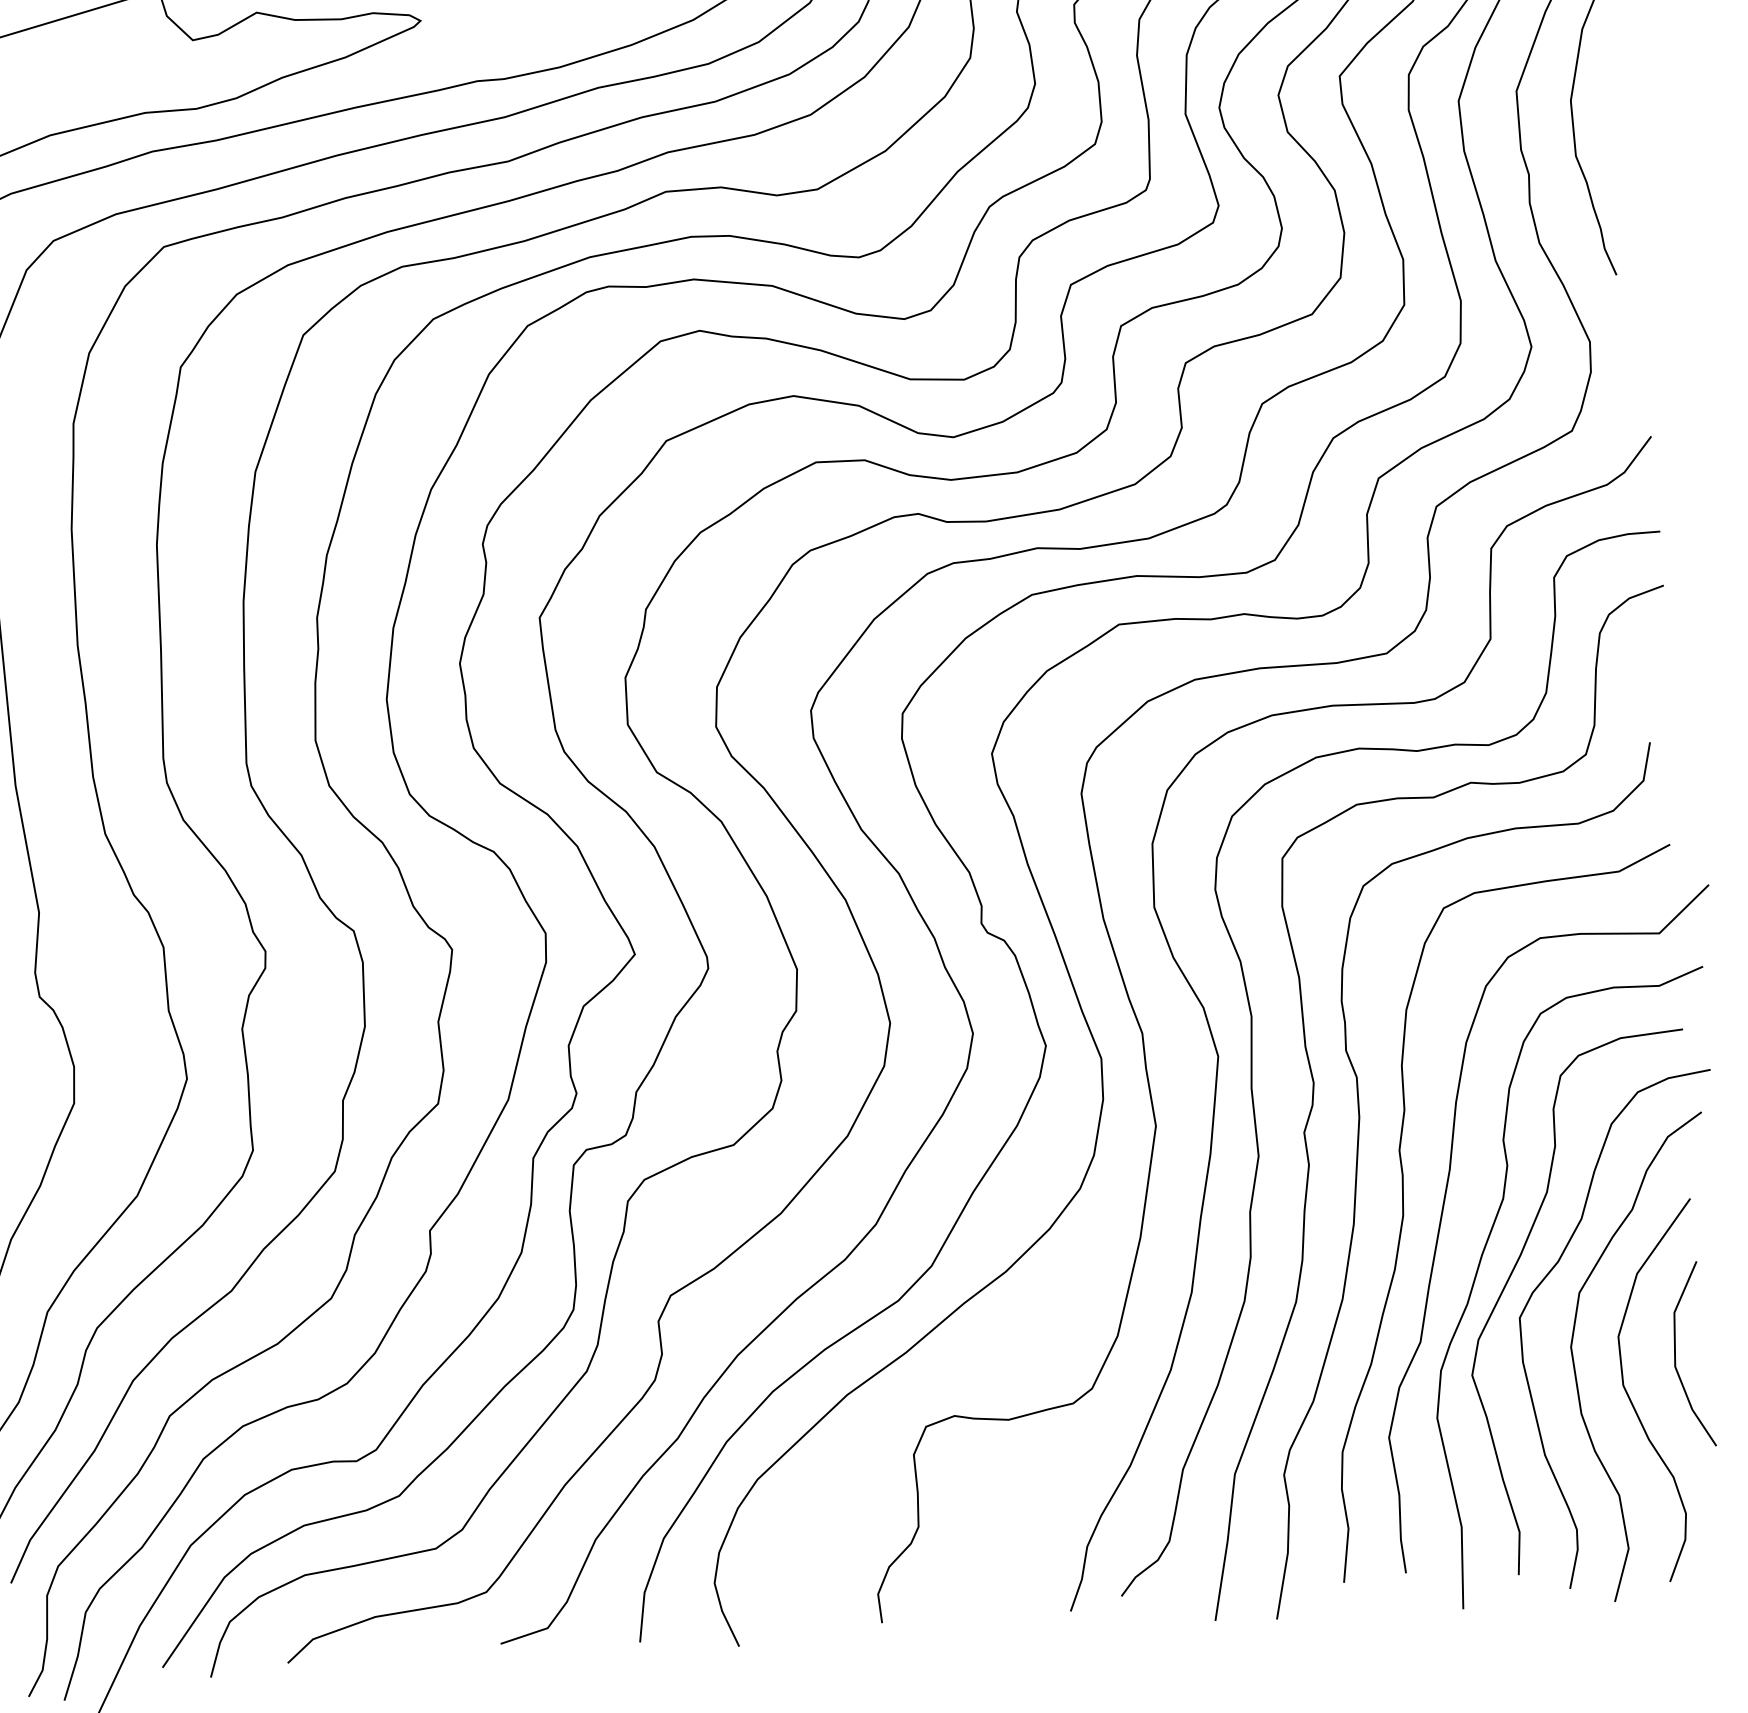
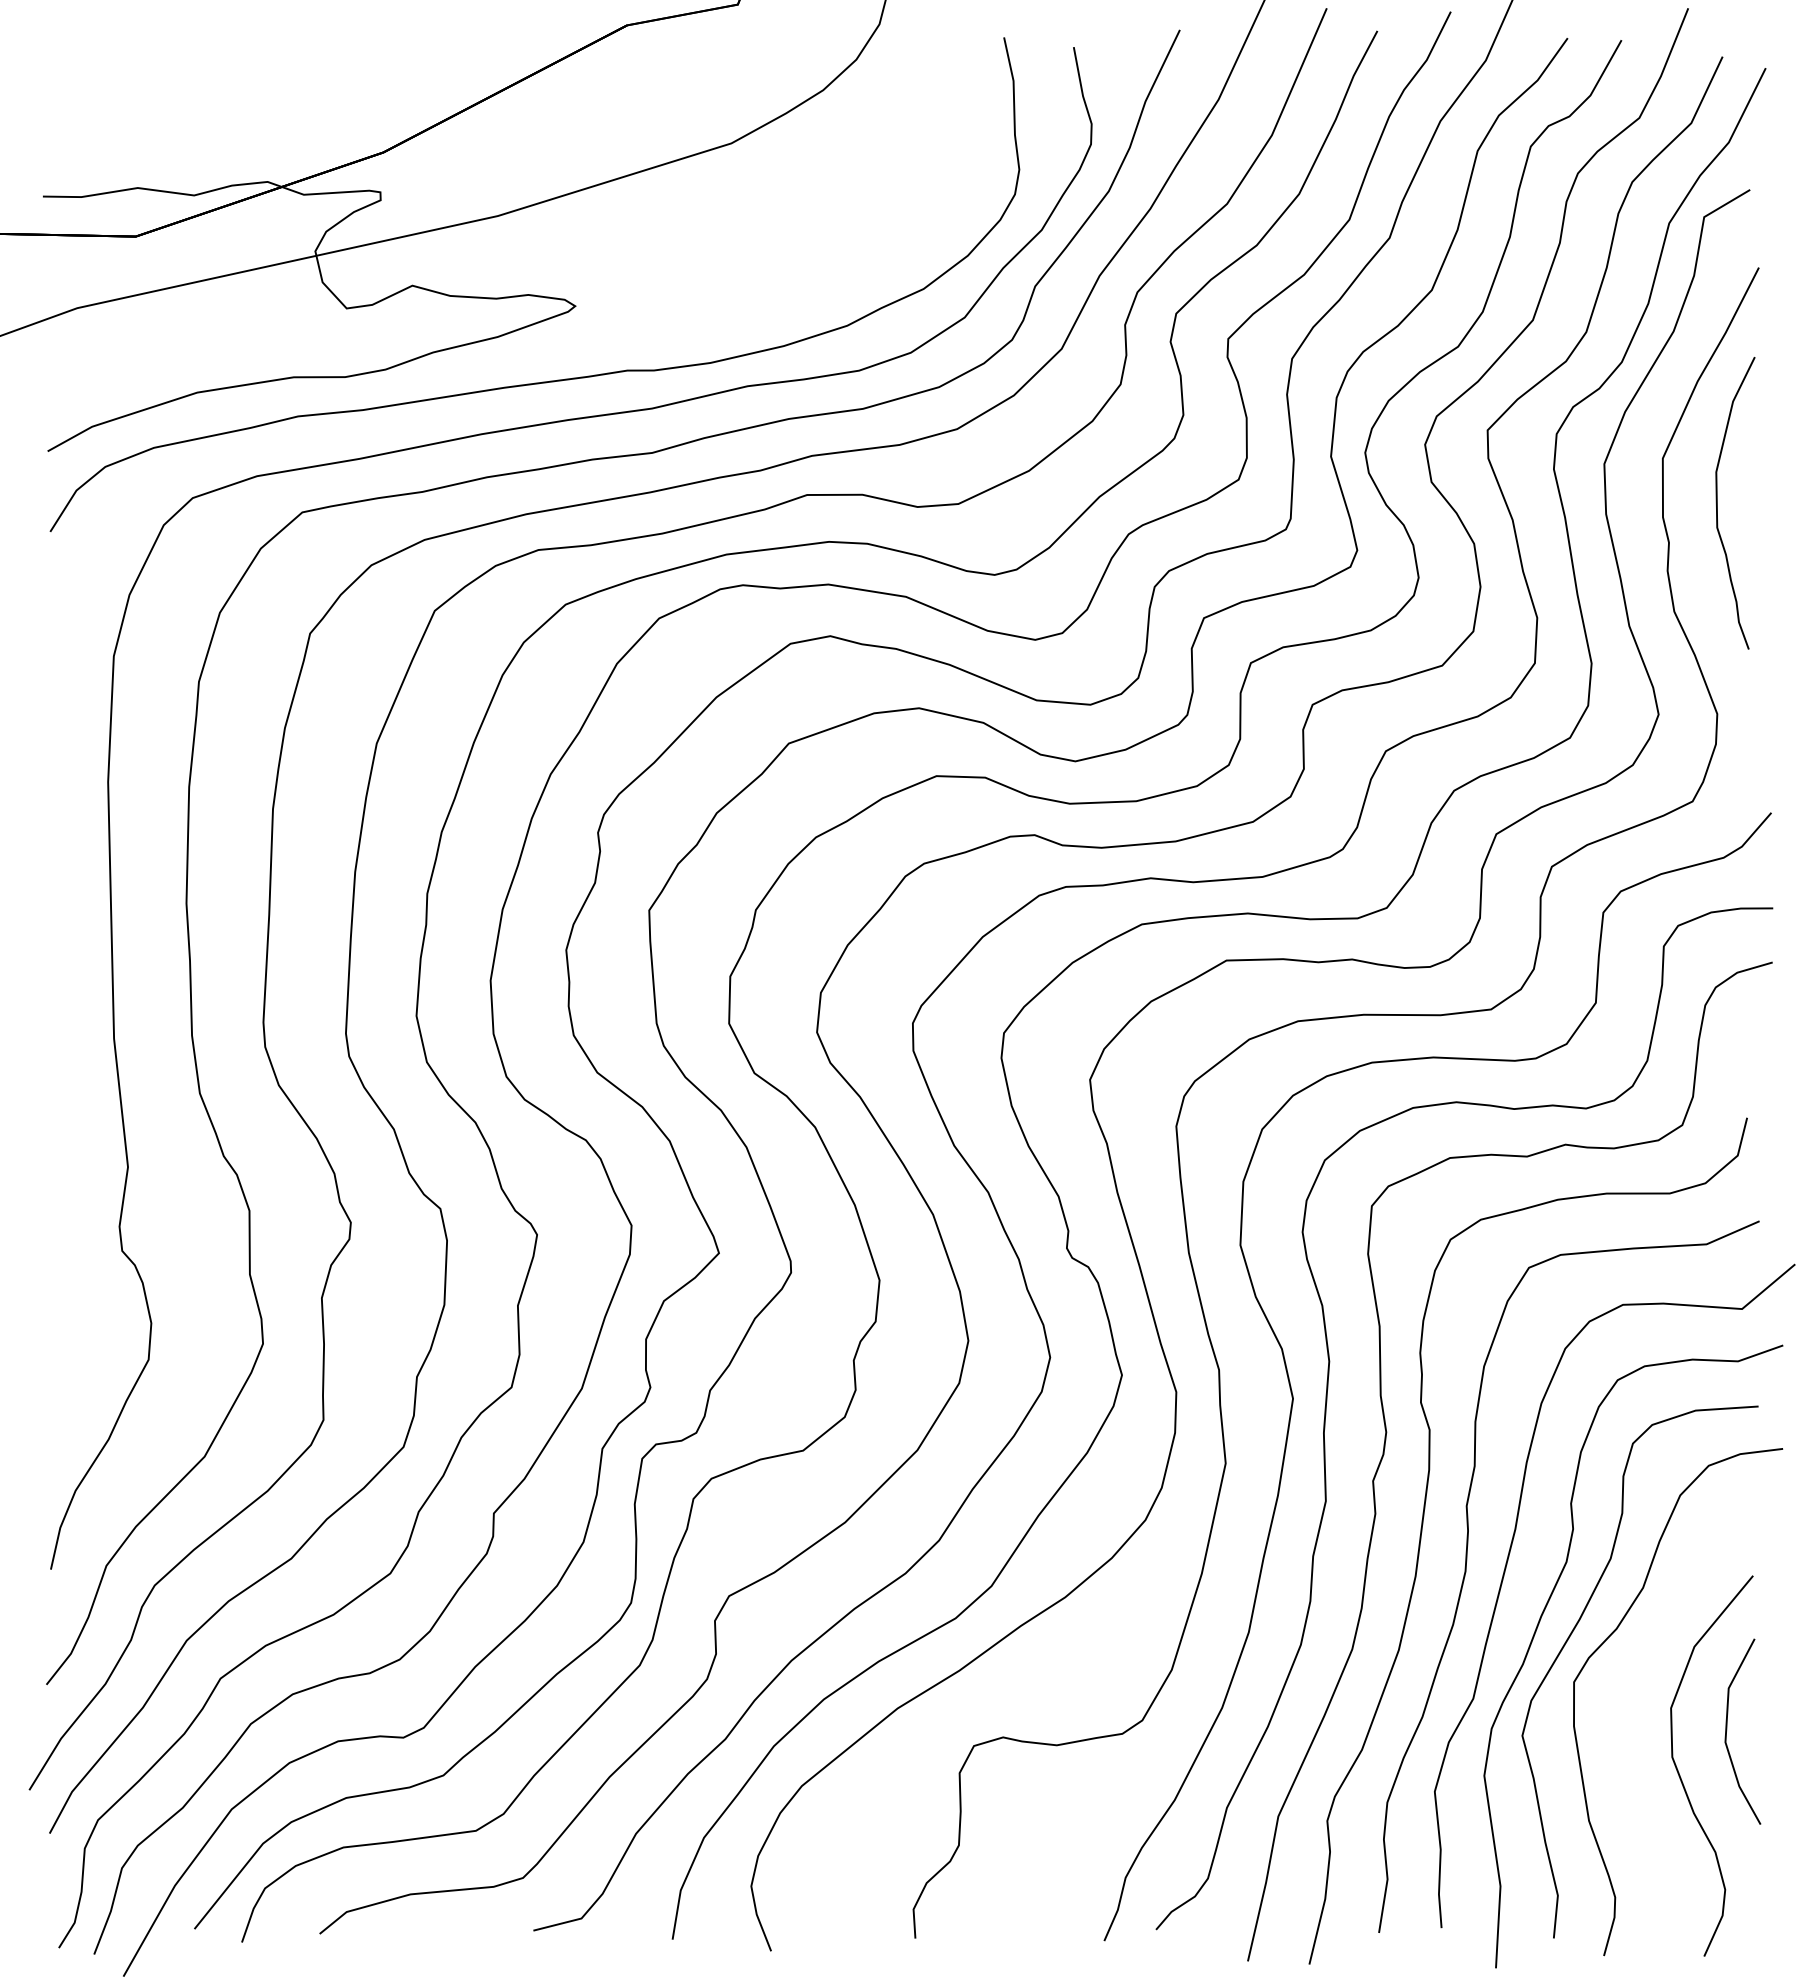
curve: (1576, 1373) -> (1626, 1741), removed

